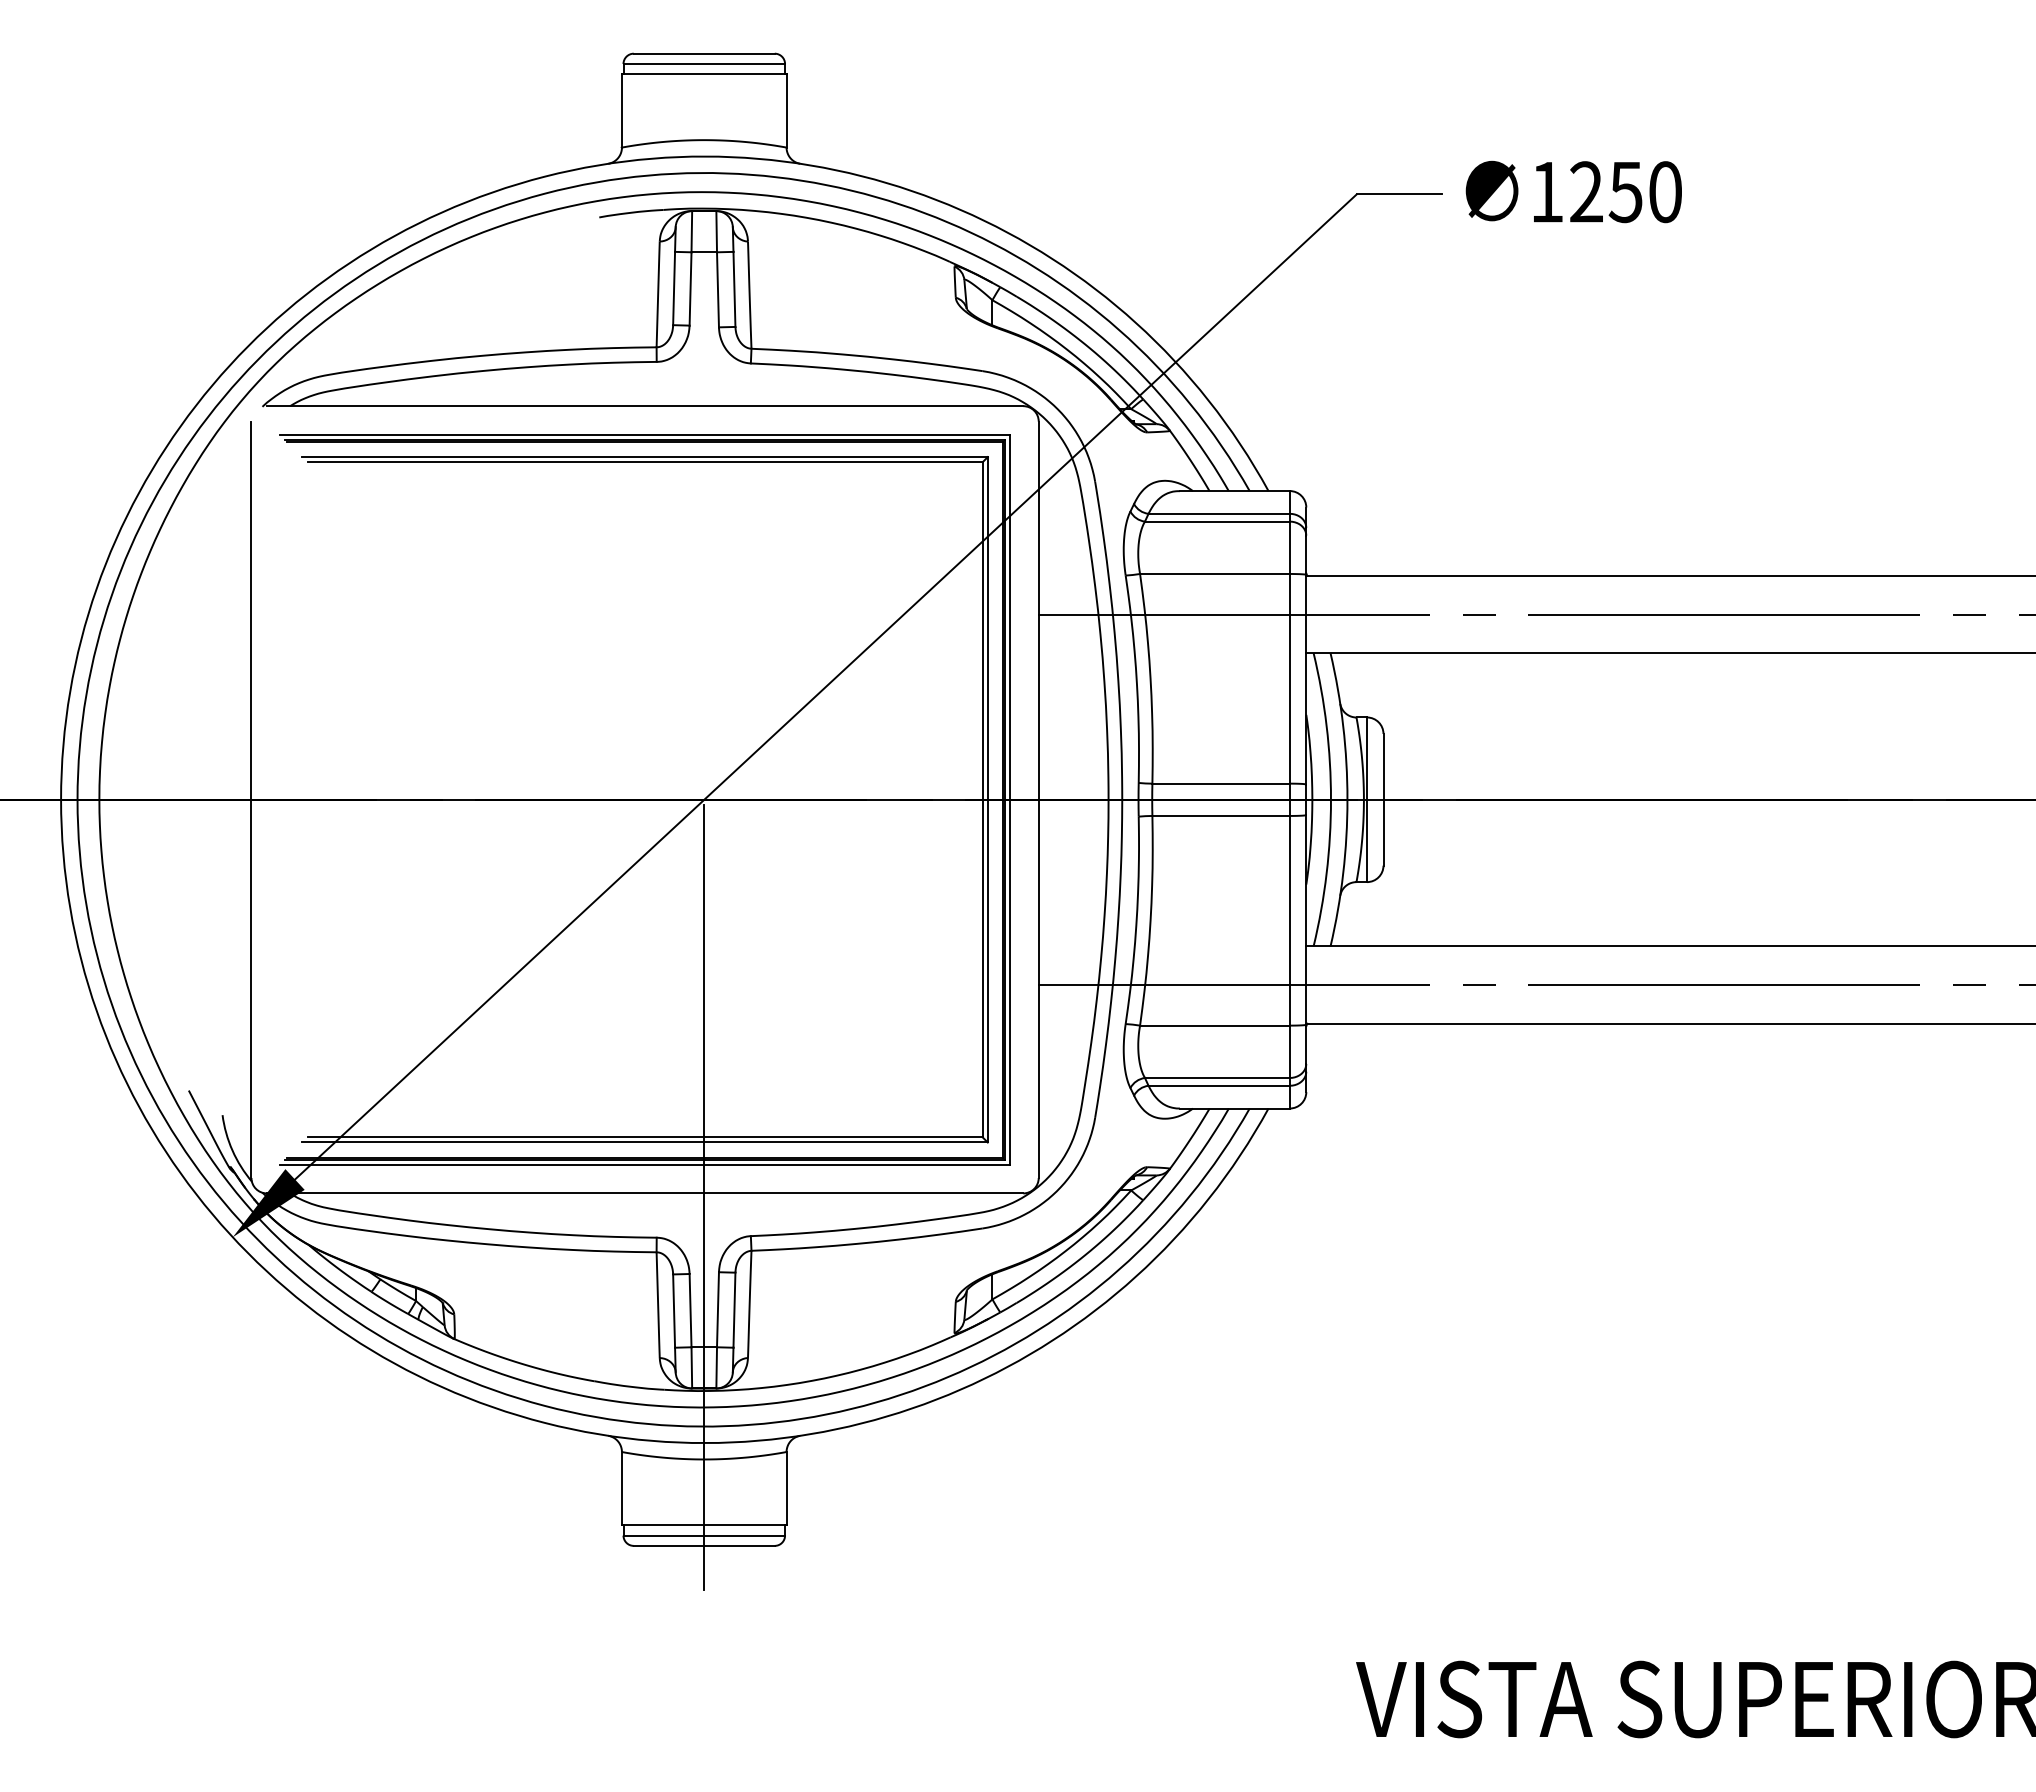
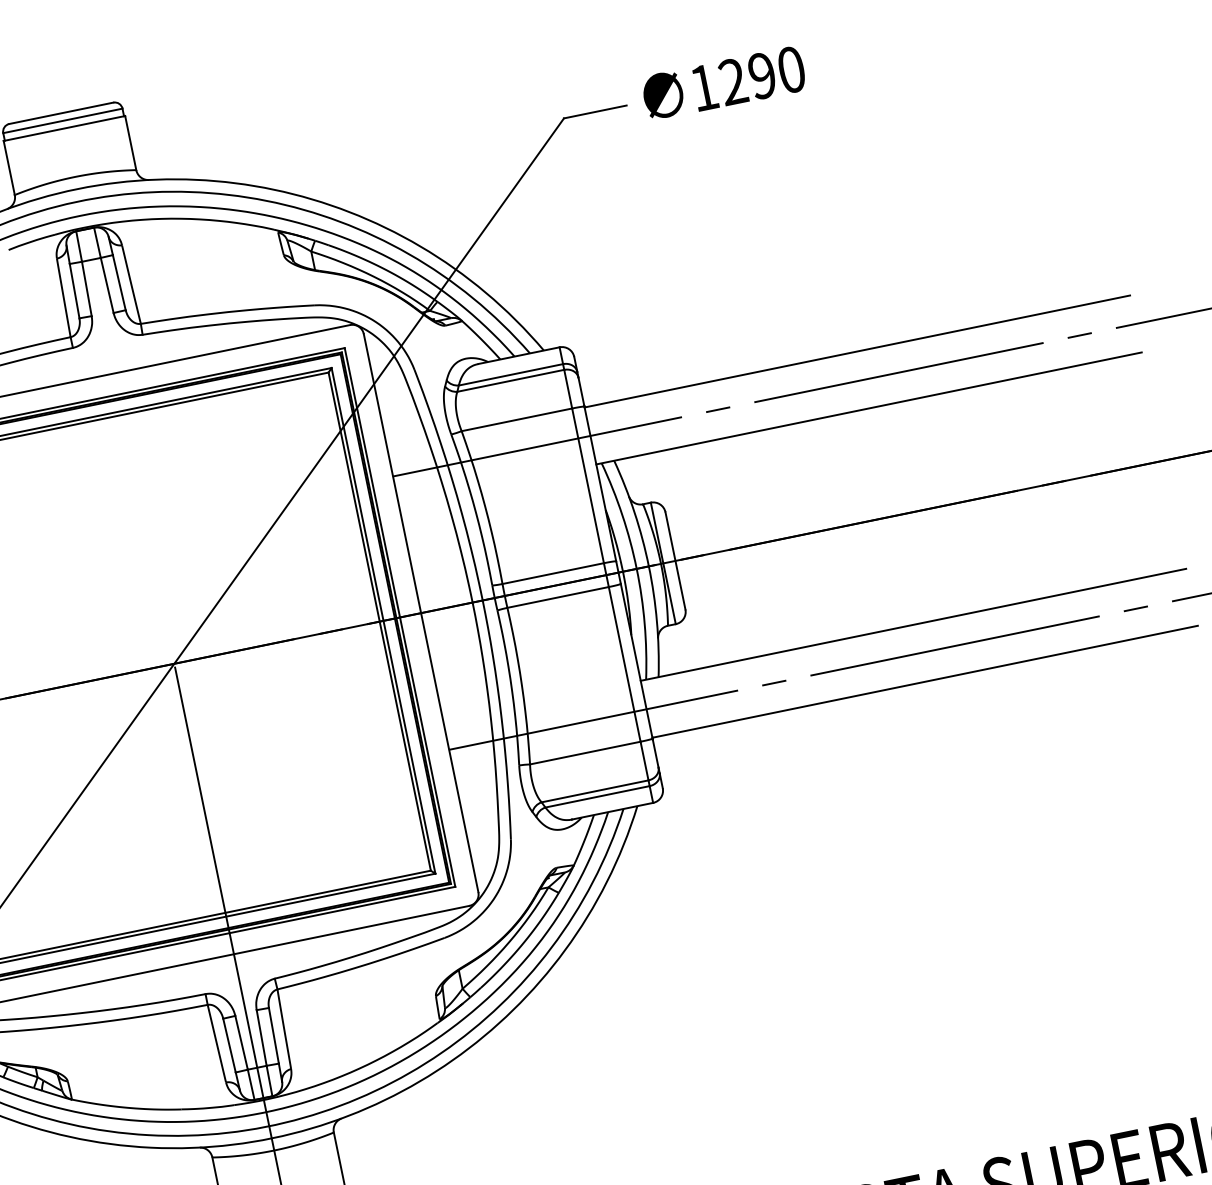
text: (1625, 192) -> (762, 76), 1250 -> 1290

